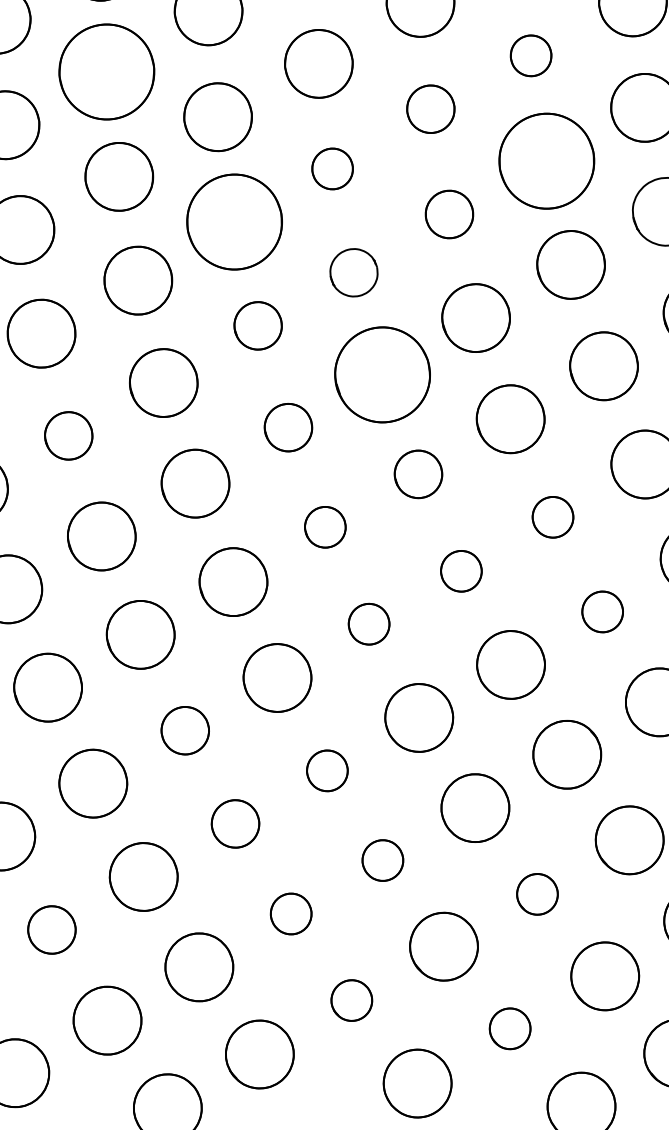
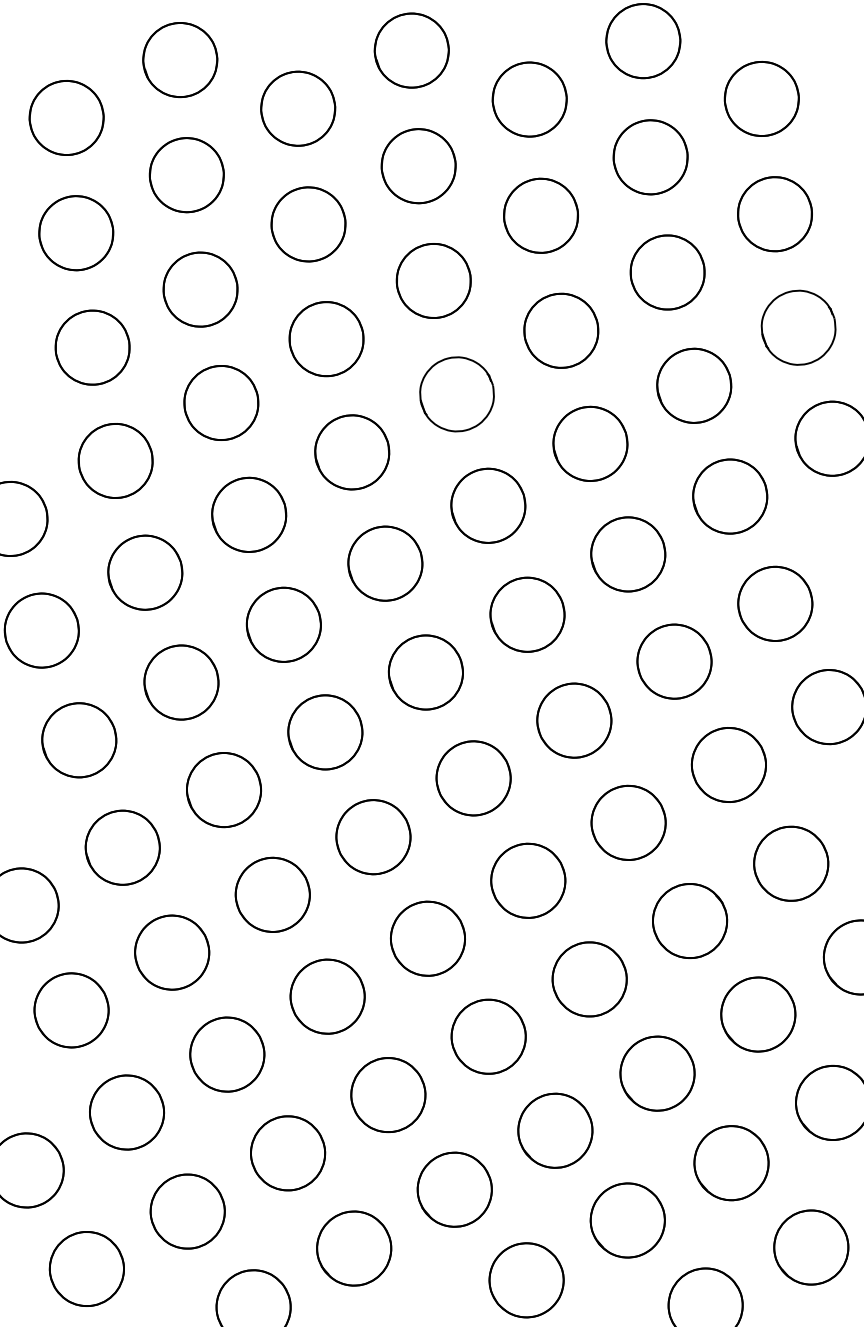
circle: (531, 55) -> (650, 157), size x1.67
circle: (106, 72) -> (186, 175), size x0.71
circle: (430, 109) -> (540, 215), size x1.43
circle: (546, 161) -> (667, 272), size x0.71
circle: (332, 168) -> (433, 280), size x1.67
circle: (449, 214) -> (561, 330), size x1.43
circle: (234, 222) -> (326, 339), size x0.71
part: (353, 272) -> (456, 394), size x1.43
circle: (258, 325) -> (352, 452), size x1.43
circle: (382, 374) -> (488, 505), size x0.71
circle: (288, 427) -> (385, 563), size x1.43
circle: (68, 435) -> (145, 572), size x1.43
circle: (418, 474) -> (527, 614), size x1.43
circle: (553, 517) -> (674, 661), size x1.67
circle: (325, 527) -> (425, 672), size x1.67
circle: (461, 571) -> (574, 720), size x1.67
circle: (602, 611) -> (728, 764), size x1.67
circle: (369, 624) -> (473, 778), size x1.67
circle: (185, 730) -> (272, 894), size x1.43
circle: (326, 770) -> (427, 938), size x1.67
circle: (235, 823) -> (327, 996), size x1.43
circle: (382, 860) -> (488, 1036), size x1.67
circle: (537, 894) -> (657, 1073), size x1.67
circle: (291, 913) -> (388, 1094), size x1.67
circle: (51, 929) -> (126, 1112), size x1.43
circle: (351, 1000) -> (454, 1189), size x1.67
circle: (510, 1028) -> (627, 1220), size x1.67

